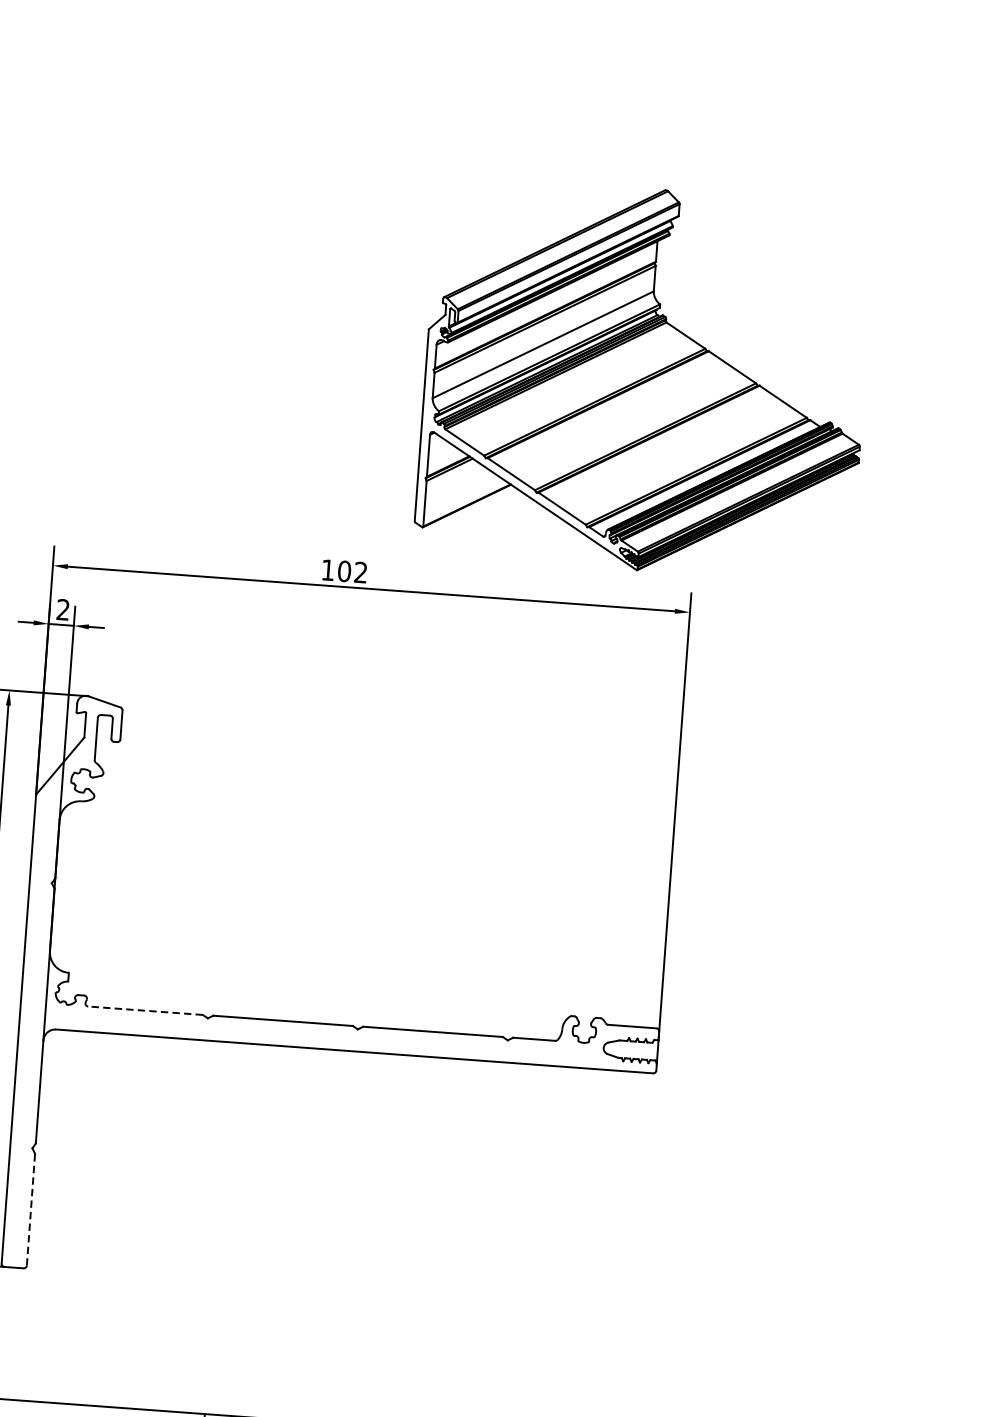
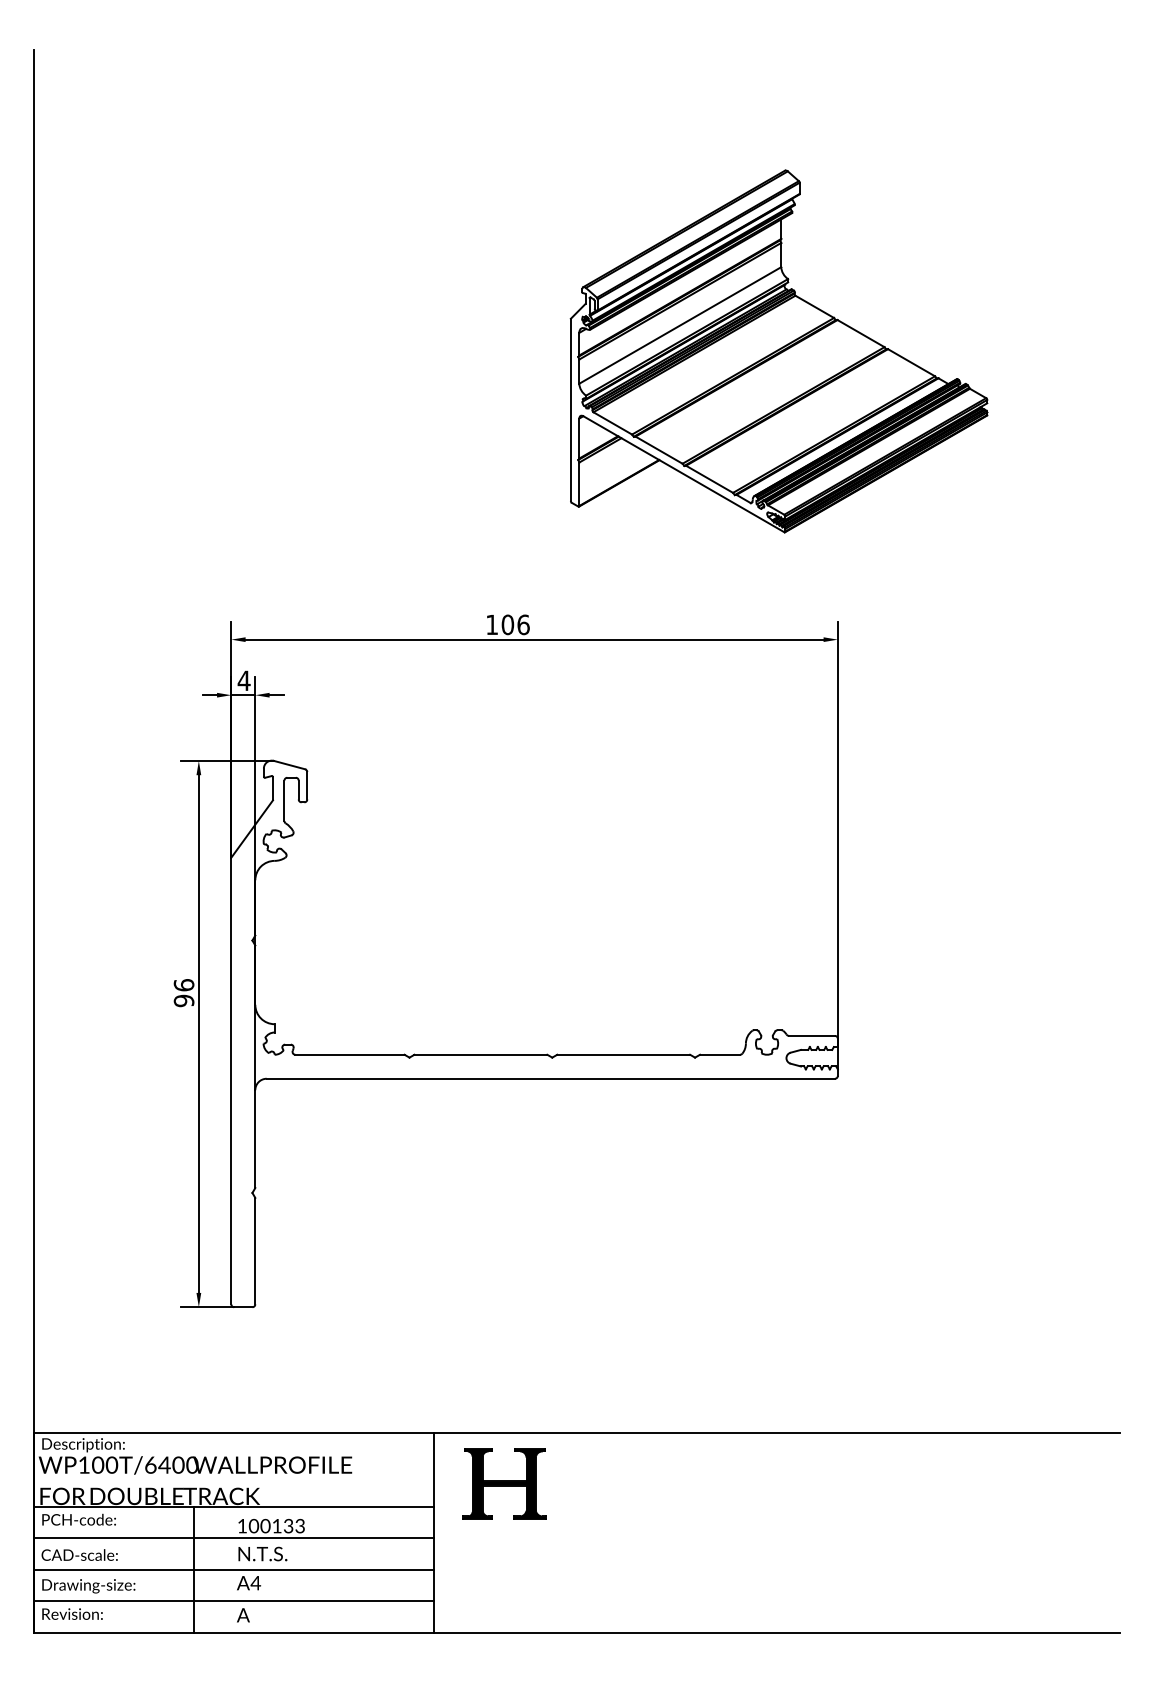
part: (644, 379) -> (778, 351), moved
text: (360, 572) -> (523, 624), 102 -> 106
text: (62, 609) -> (243, 680), 2 -> 4
line: (146, 1010) -> (350, 1054), dashed -> solid
line: (31, 1209) -> (255, 1250), dashed -> solid

